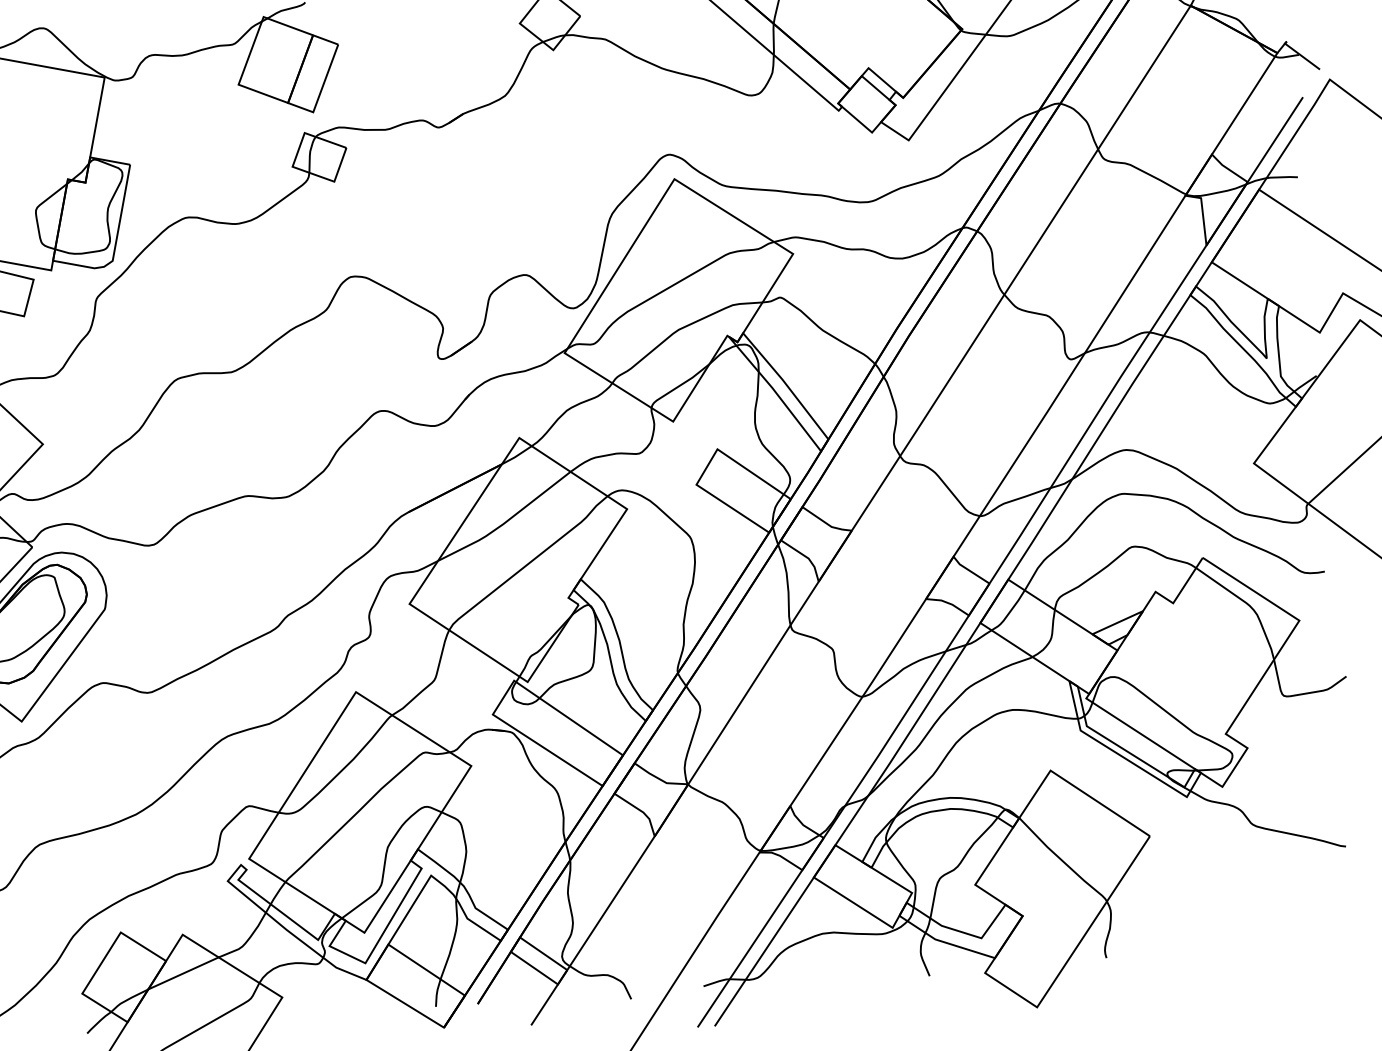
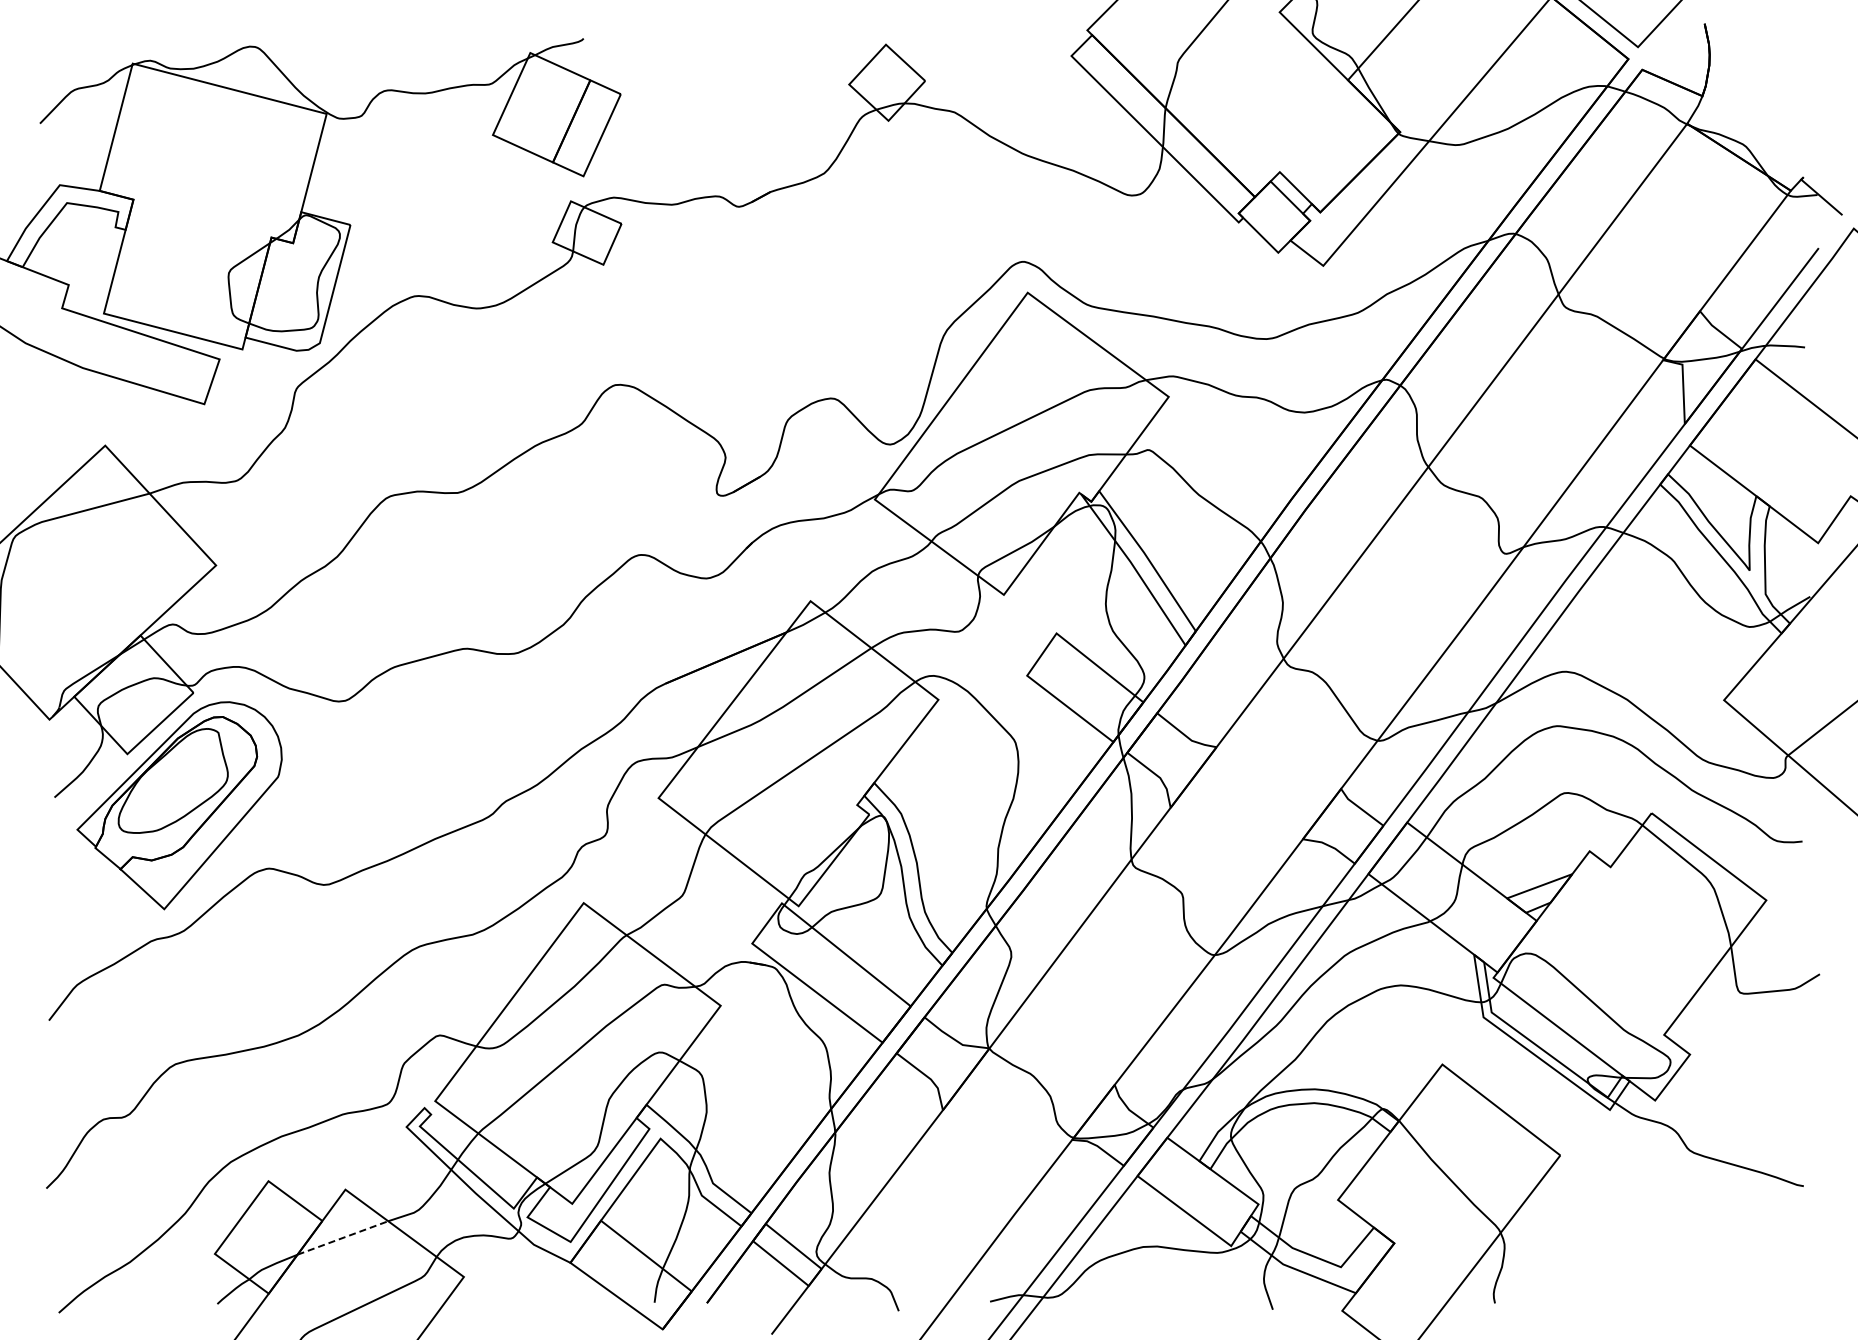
line: (183, 973) -> (343, 1237), solid -> dashed

